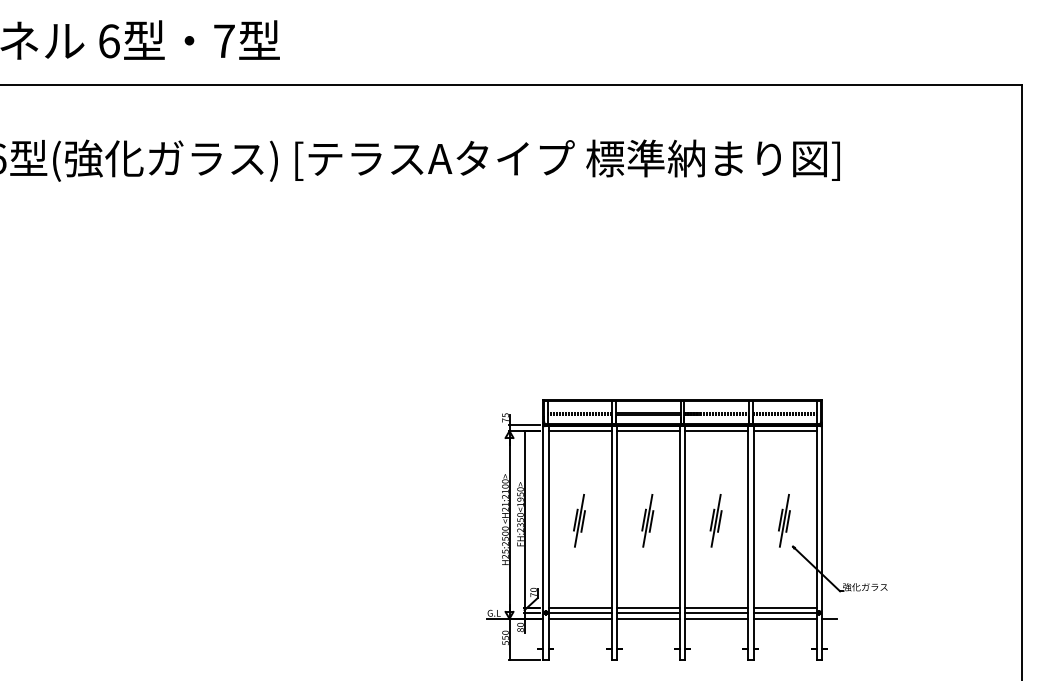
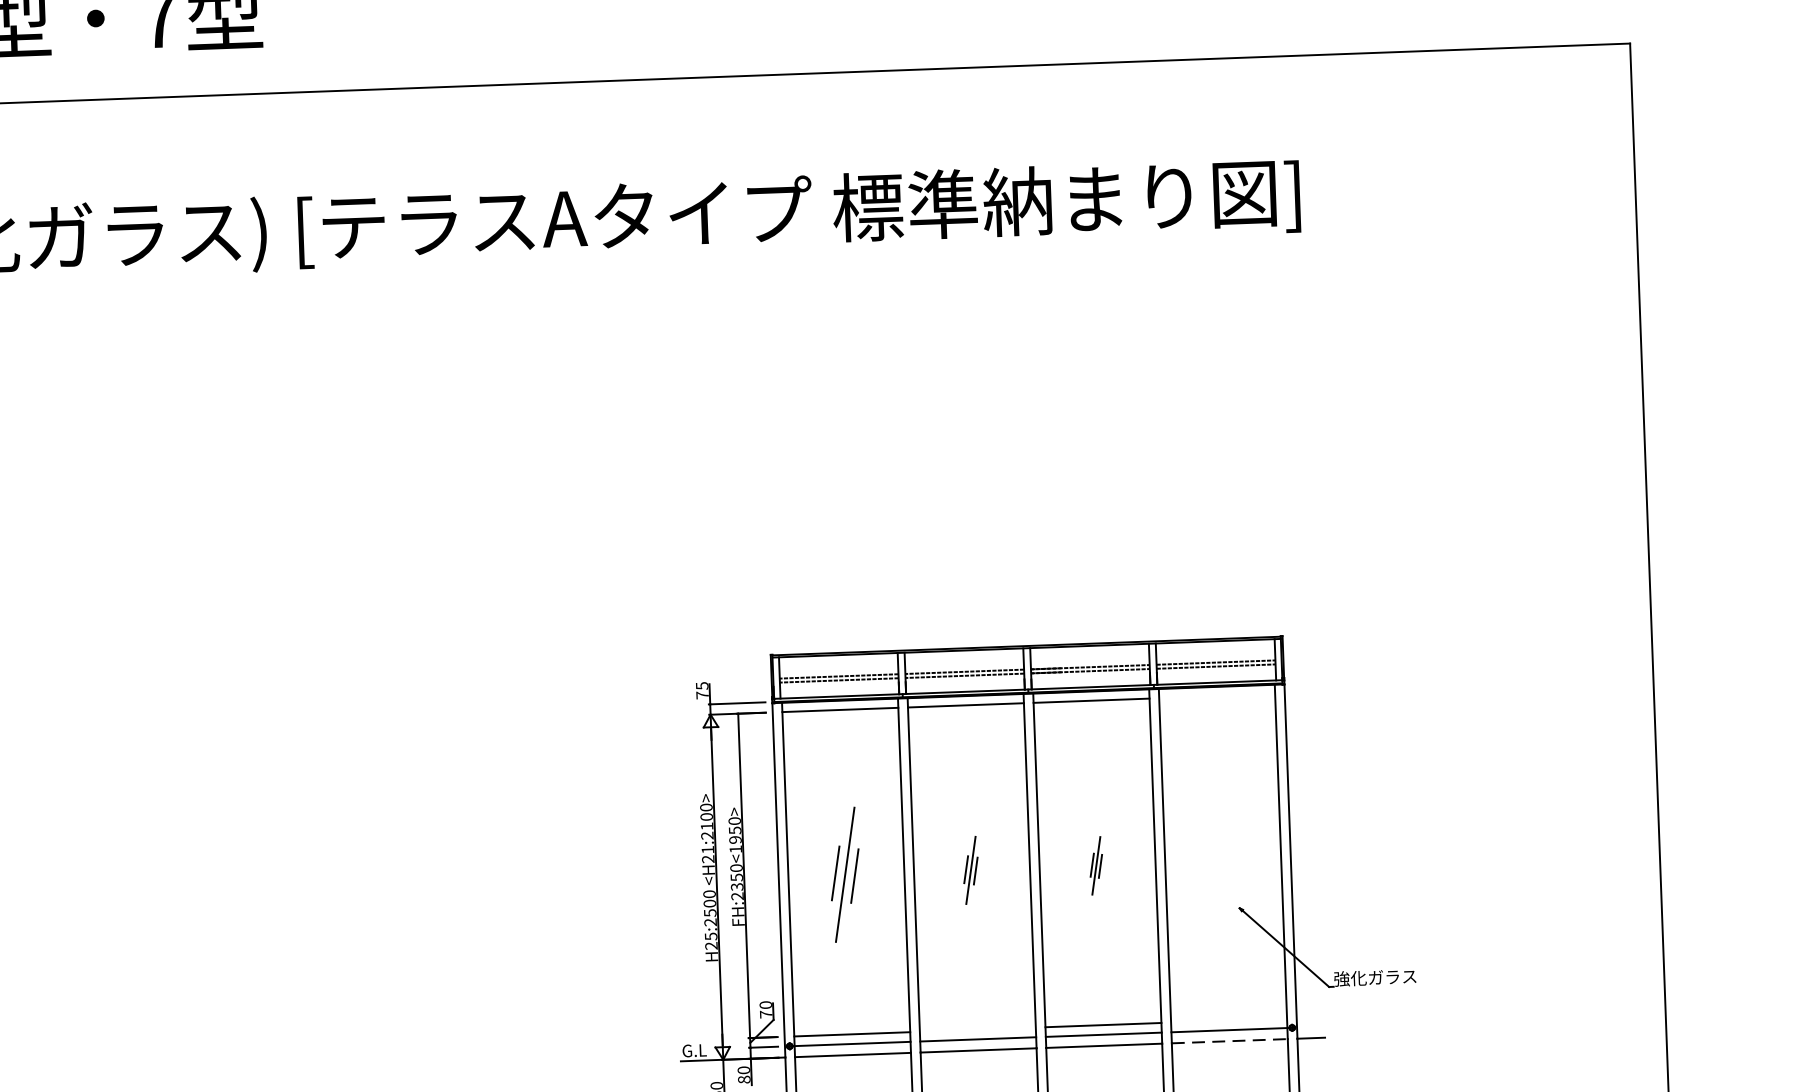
line: (784, 431) -> (1216, 696), removed
part: (579, 520) -> (845, 874), size x1.4
part: (647, 520) -> (970, 869), size x0.7
part: (715, 520) -> (1095, 865), size x0.6
part: (784, 520) -> (1222, 860), removed
line: (647, 607) -> (976, 1029), removed
line: (784, 607) -> (1228, 1020), removed
line: (785, 618) -> (1230, 1040), solid -> dashed

